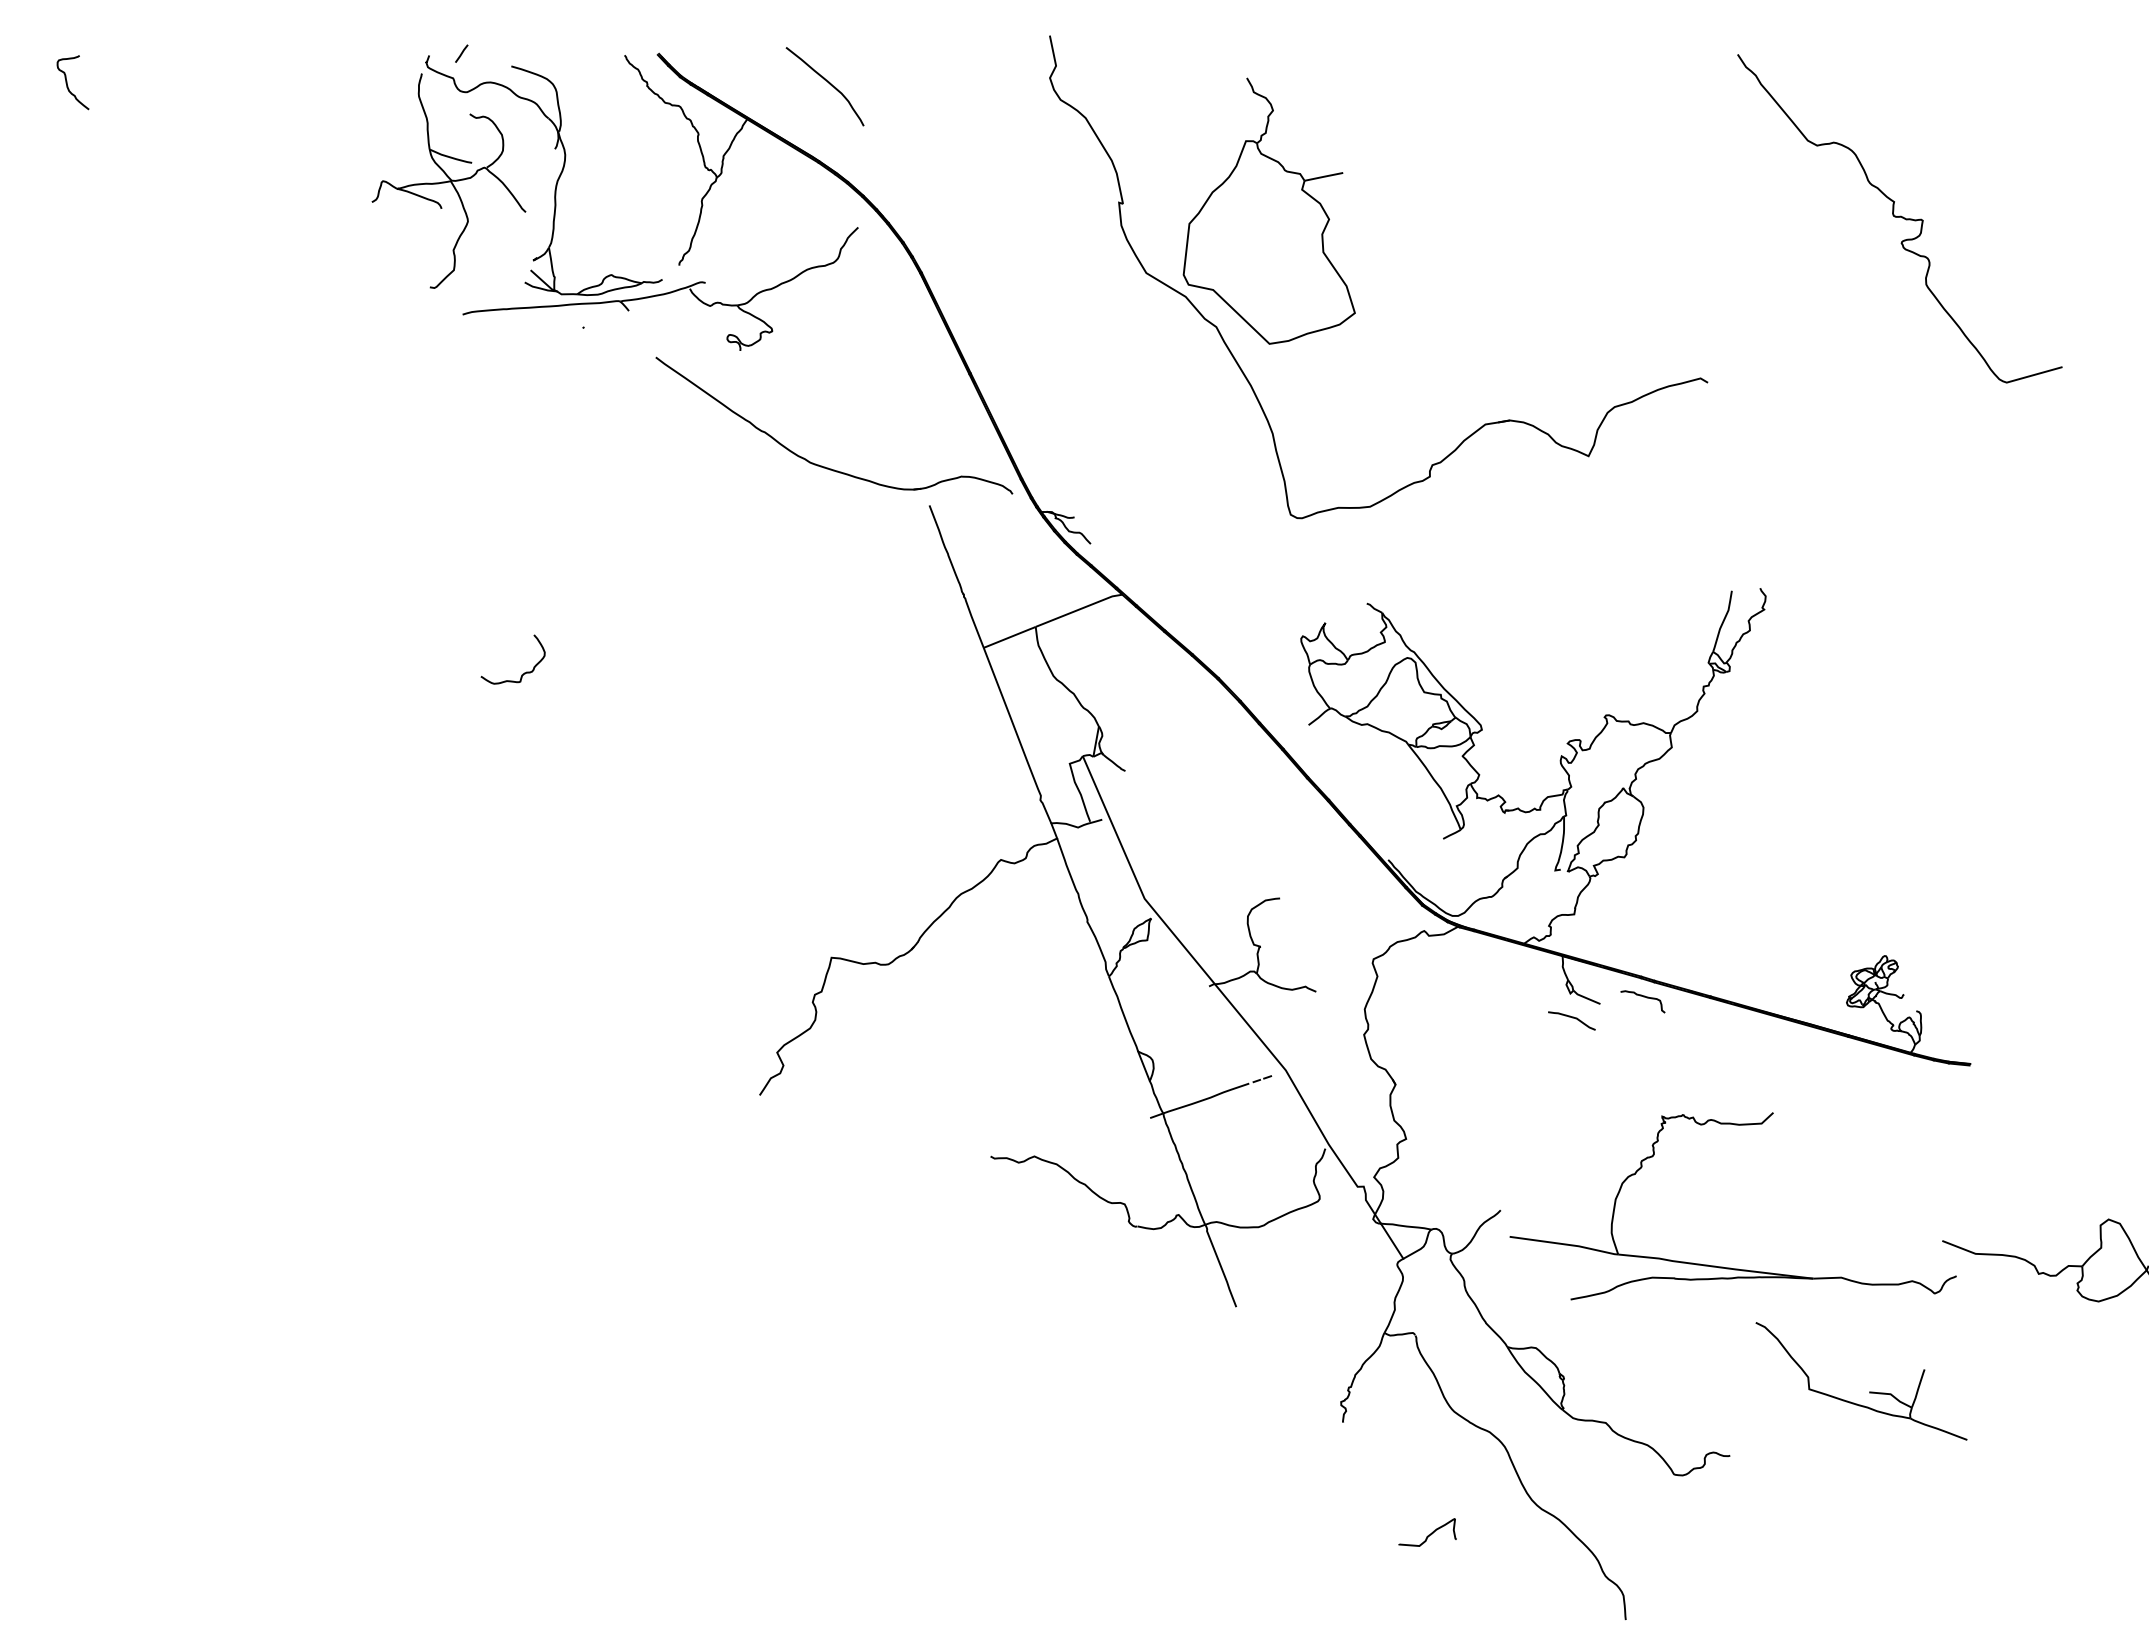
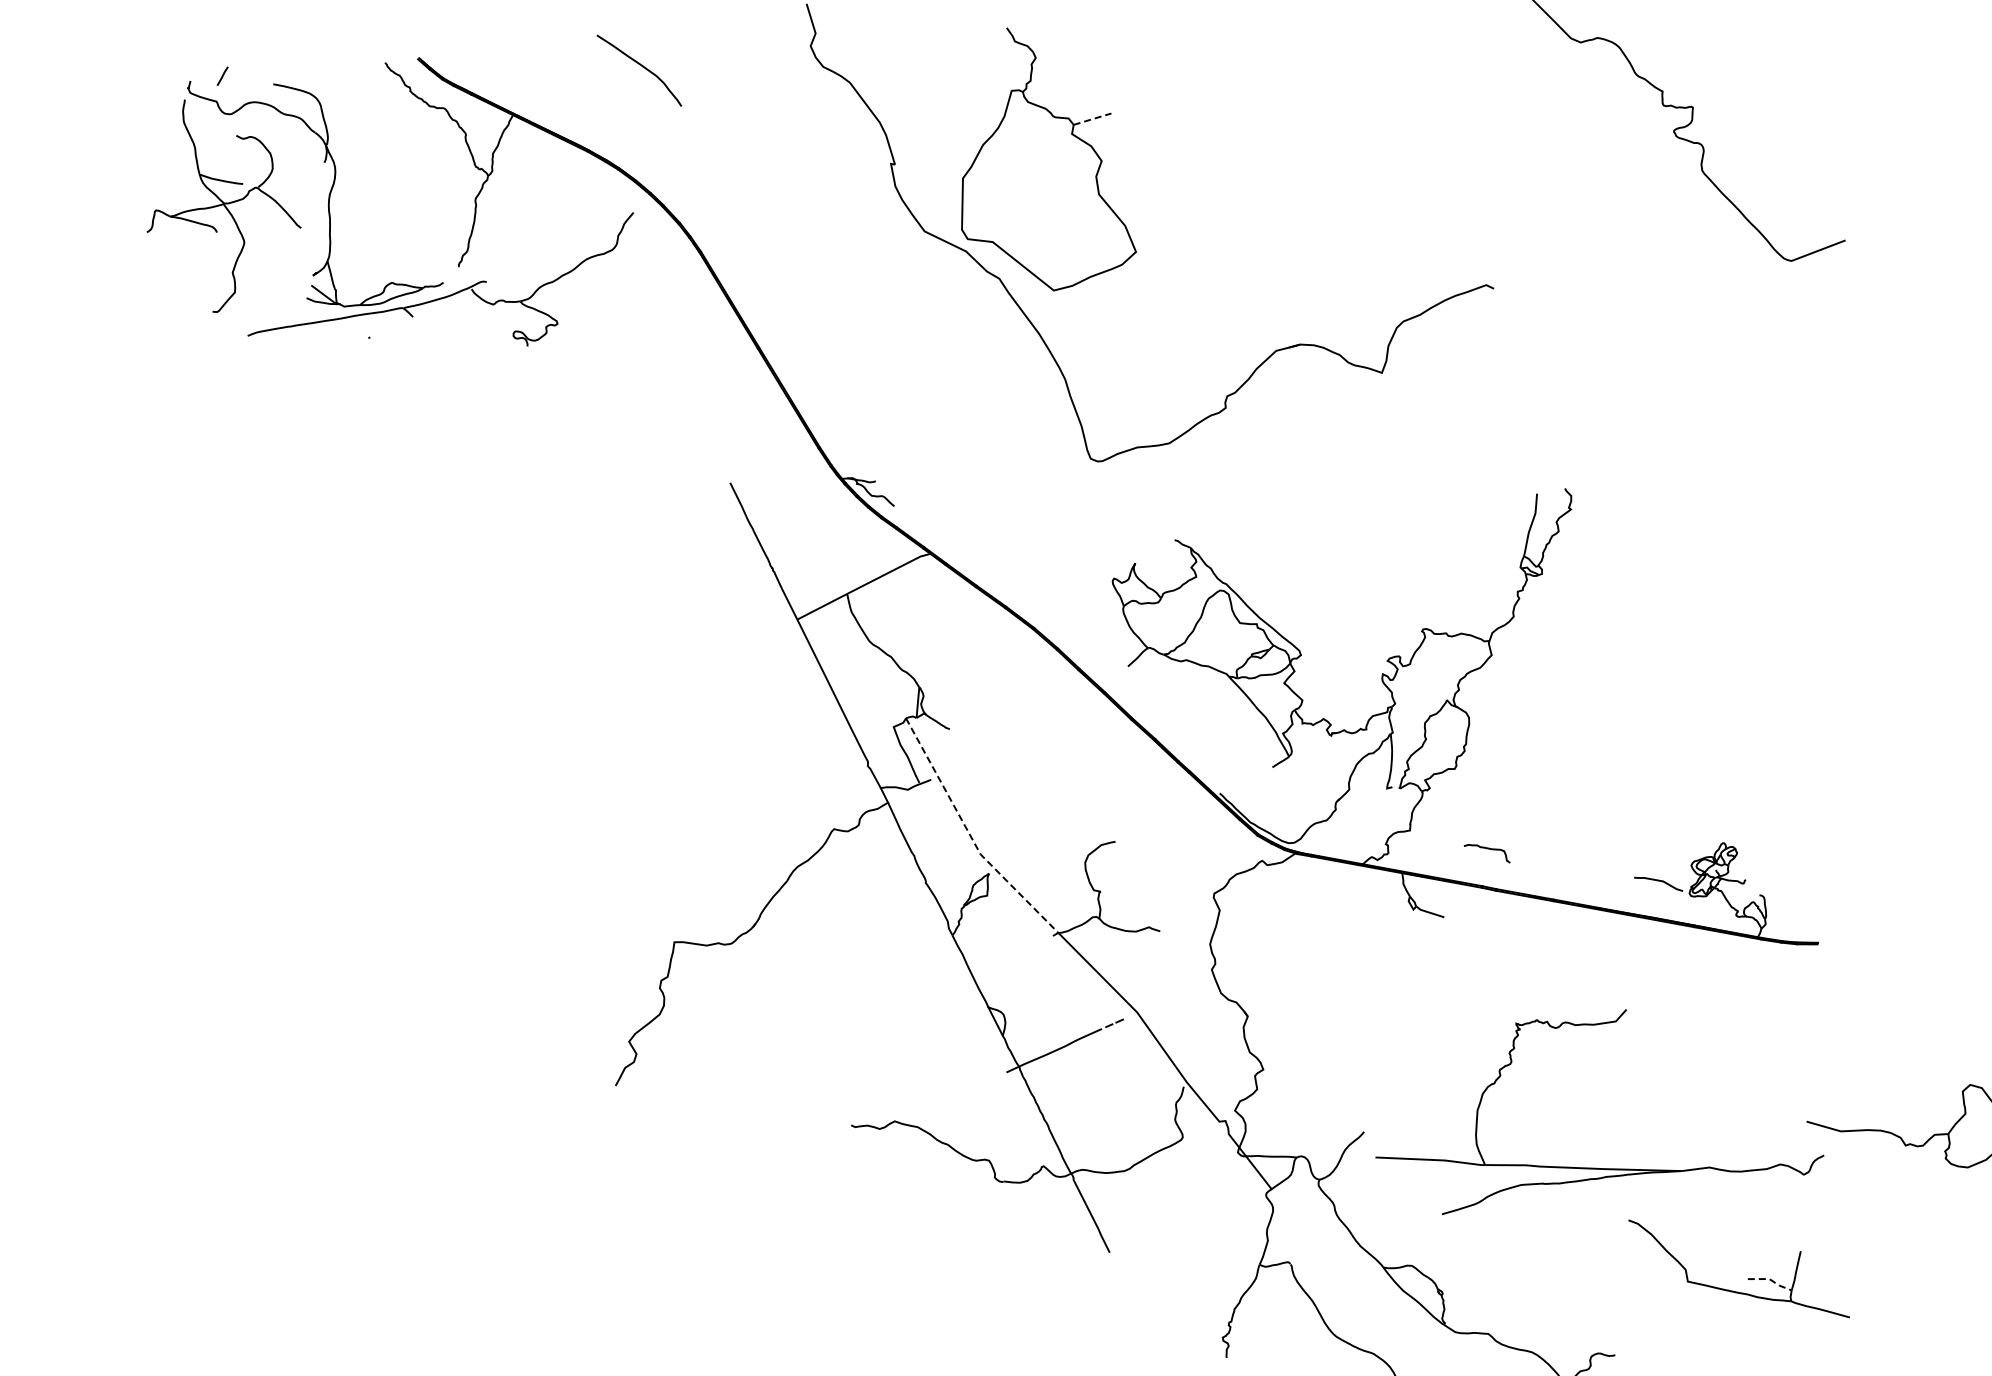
curve: (827, 82) -> (641, 66), moved
line: (1324, 176) -> (1093, 118), solid -> dashed
part: (822, 465) -> (619, 452), removed
curve: (521, 674) -> (339, 688), removed
line: (1135, 878) -> (969, 835), solid -> dashed
curve: (1643, 997) -> (1487, 849), moved
curve: (1572, 1018) -> (1659, 881), moved
line: (1892, 1395) -> (1771, 1280), solid -> dashed

